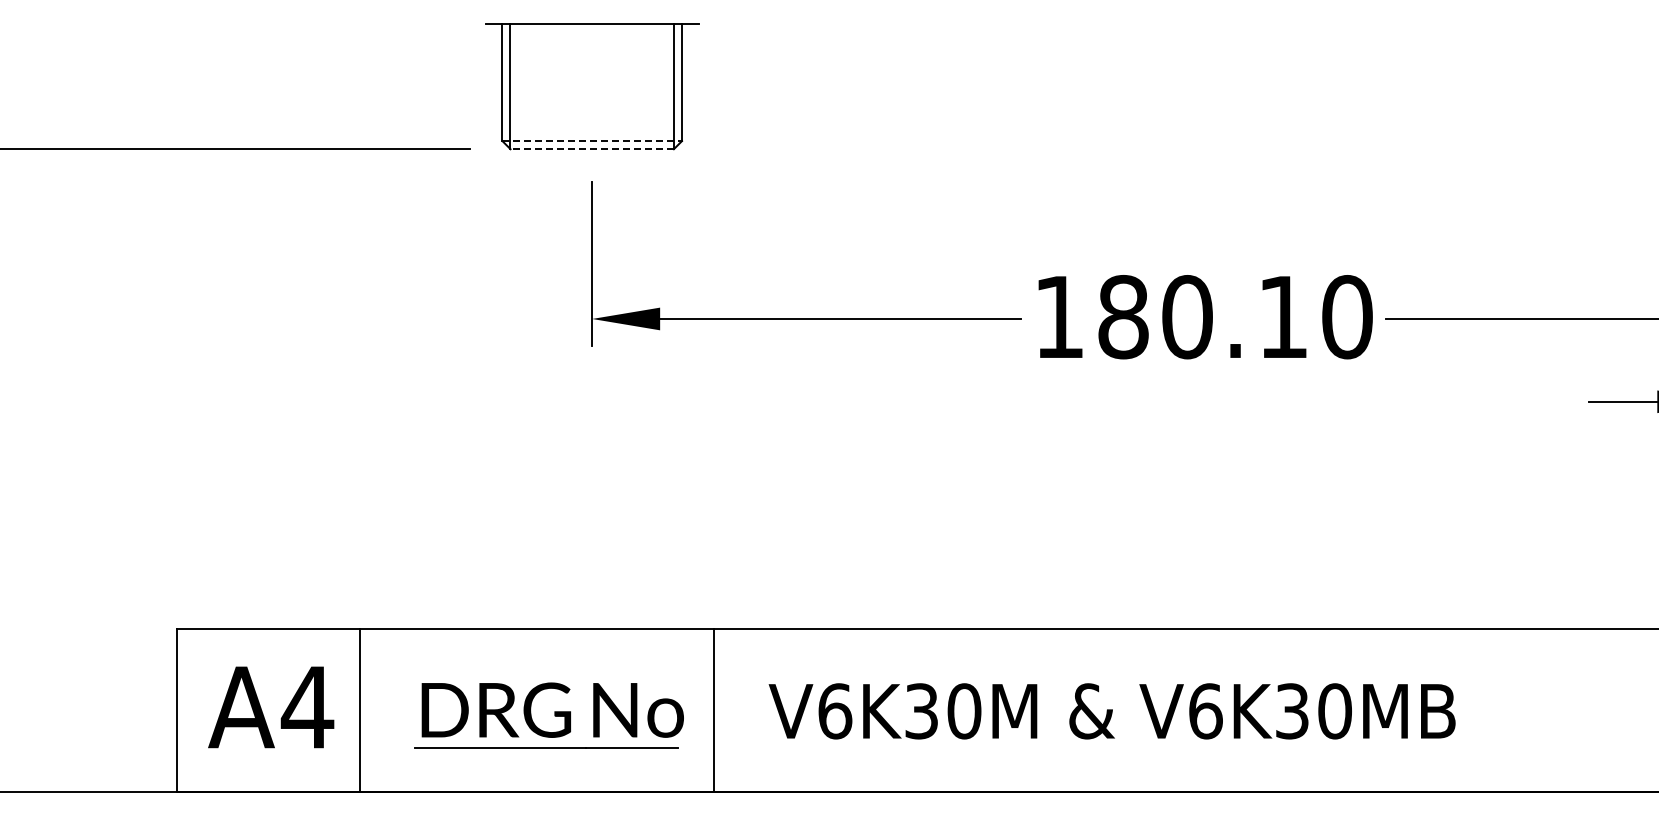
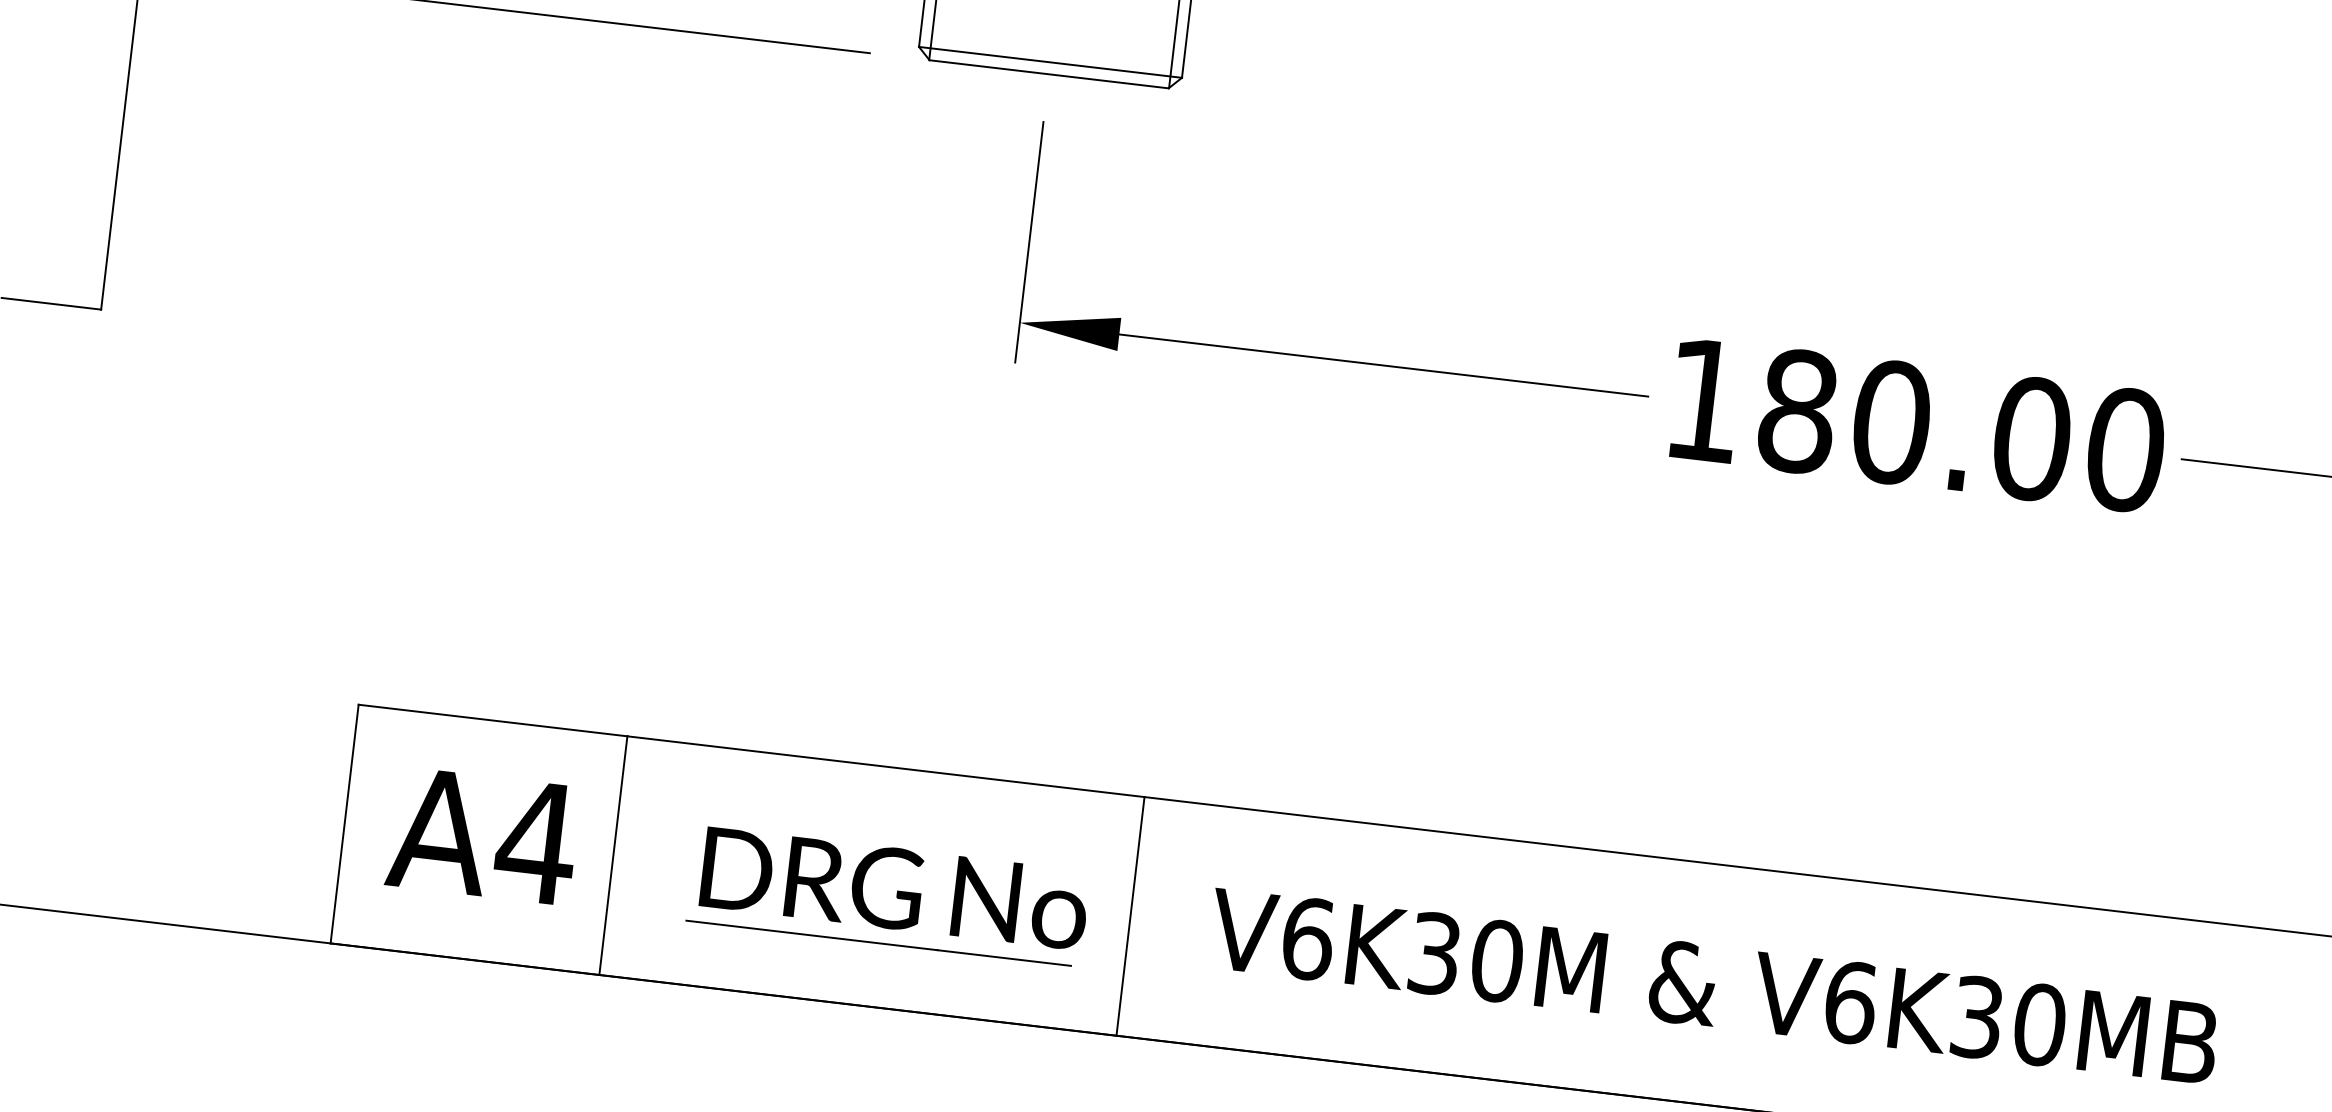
line: (592, 141) -> (1050, 63), dashed -> solid
line: (592, 149) -> (1049, 74), dashed -> solid
text: (1283, 317) -> (2032, 439), 180.10 -> 180.00

